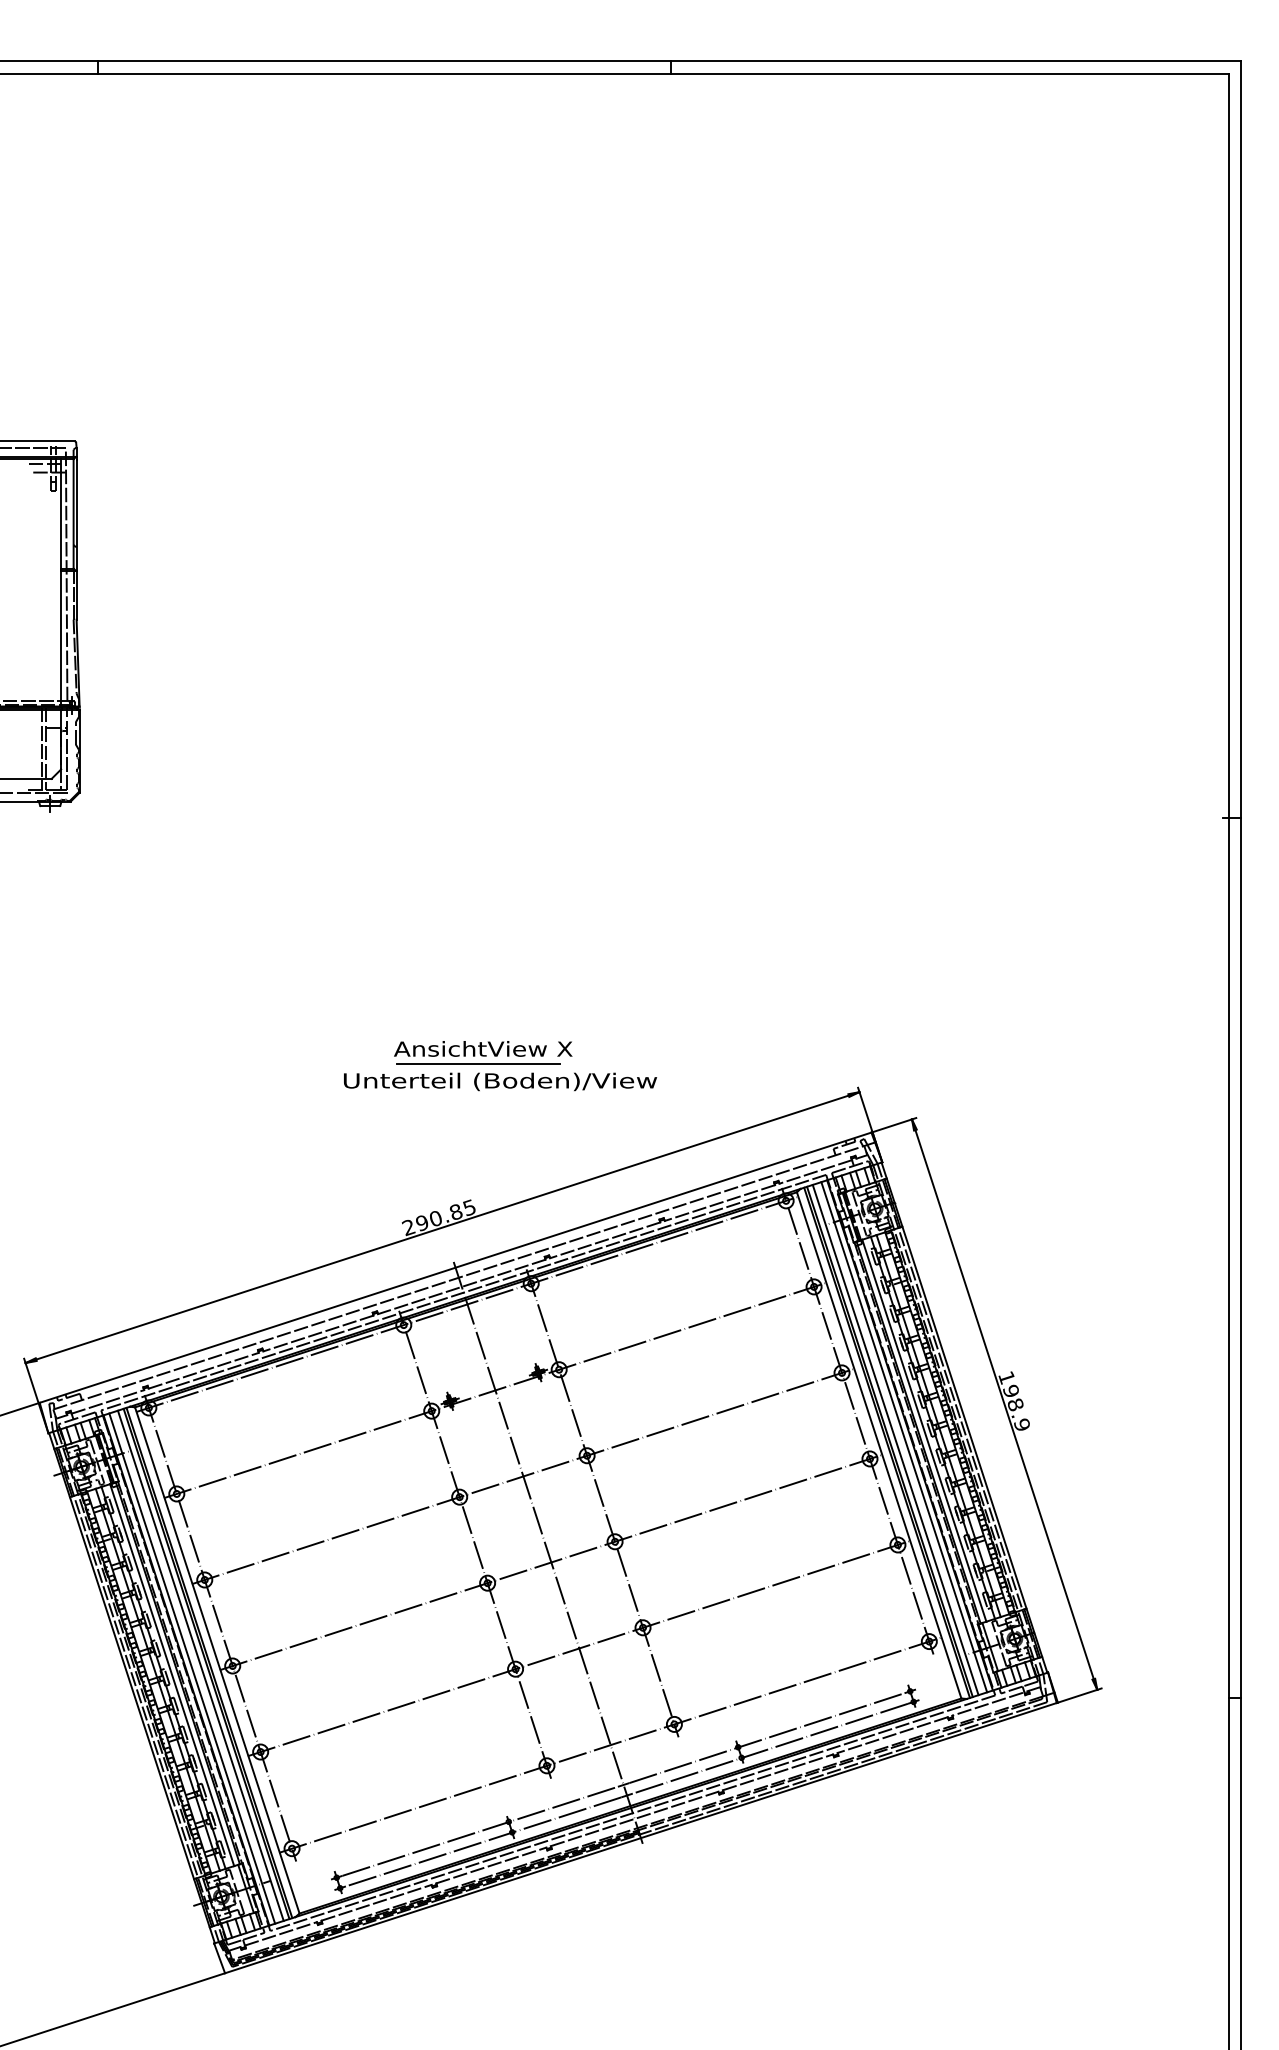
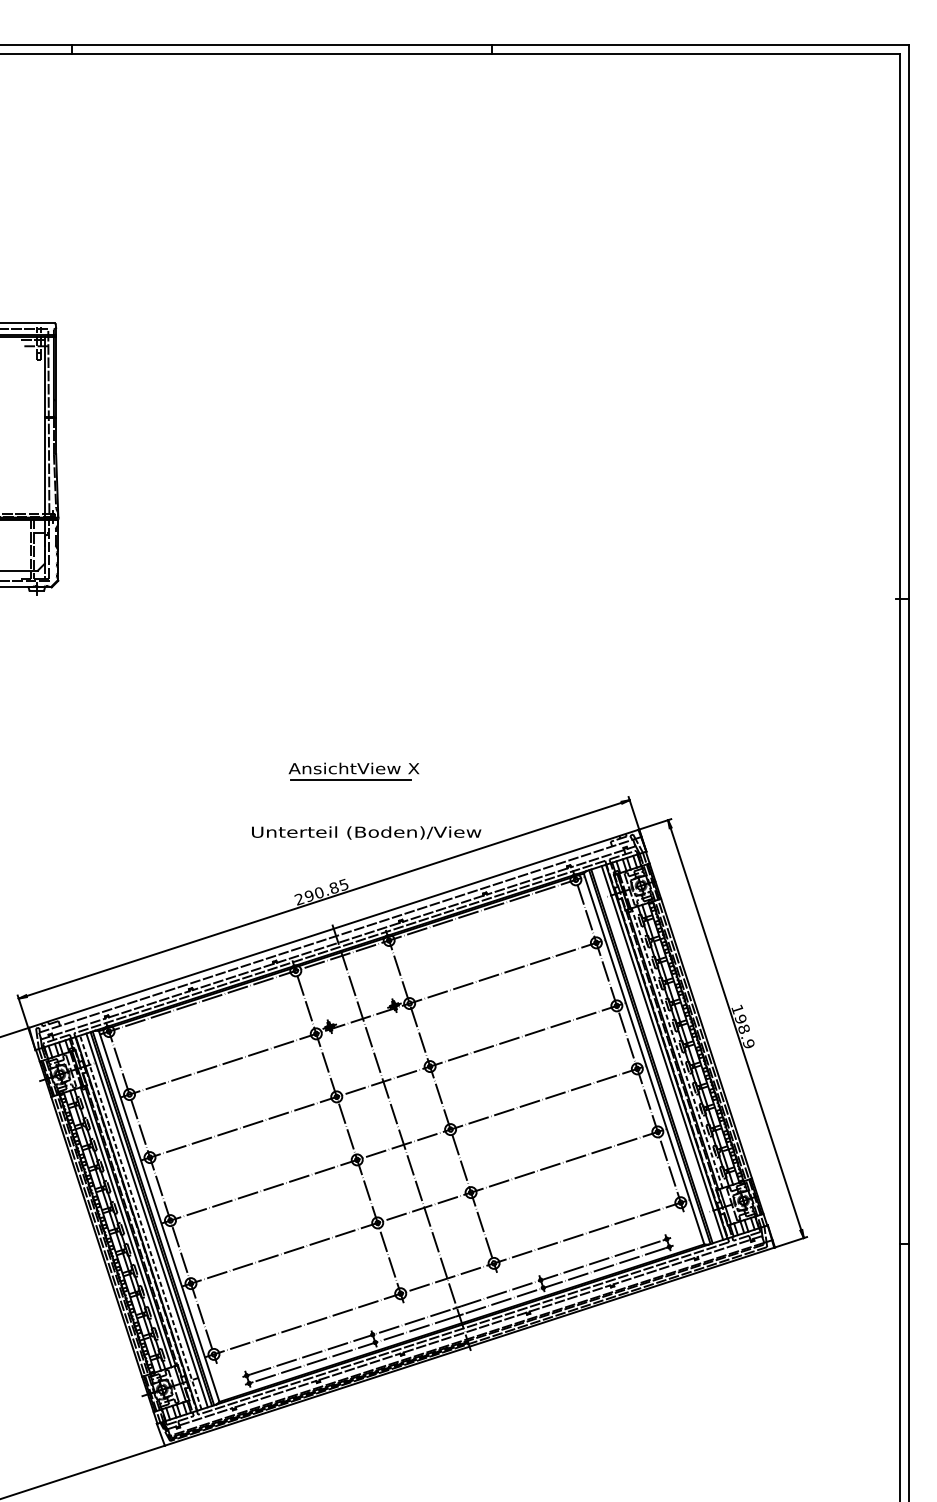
text: (500, 1081) -> (366, 832), moved
line: (924, 1430) -> (677, 1048), solid -> dashed
line: (895, 1439) -> (656, 1054), removed
line: (192, 1668) -> (141, 1222), solid -> dashed

